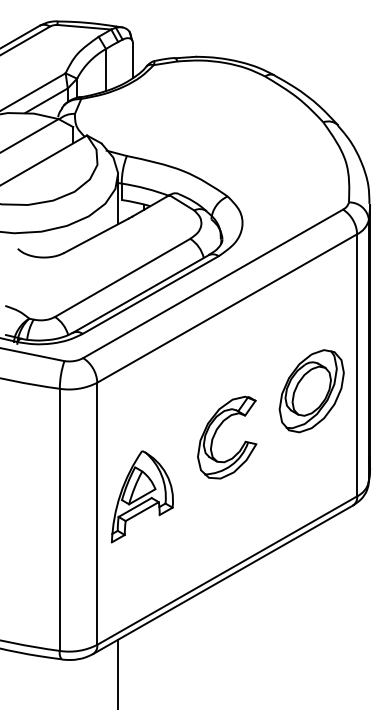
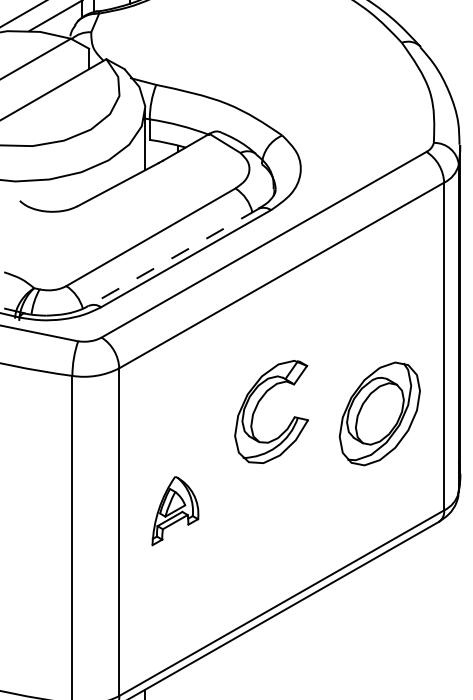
line: (140, 294) -> (173, 258), solid -> dashed
part: (311, 391) -> (379, 414), moved
part: (218, 429) -> (260, 401), moved
part: (141, 496) -> (174, 510), size x0.6

